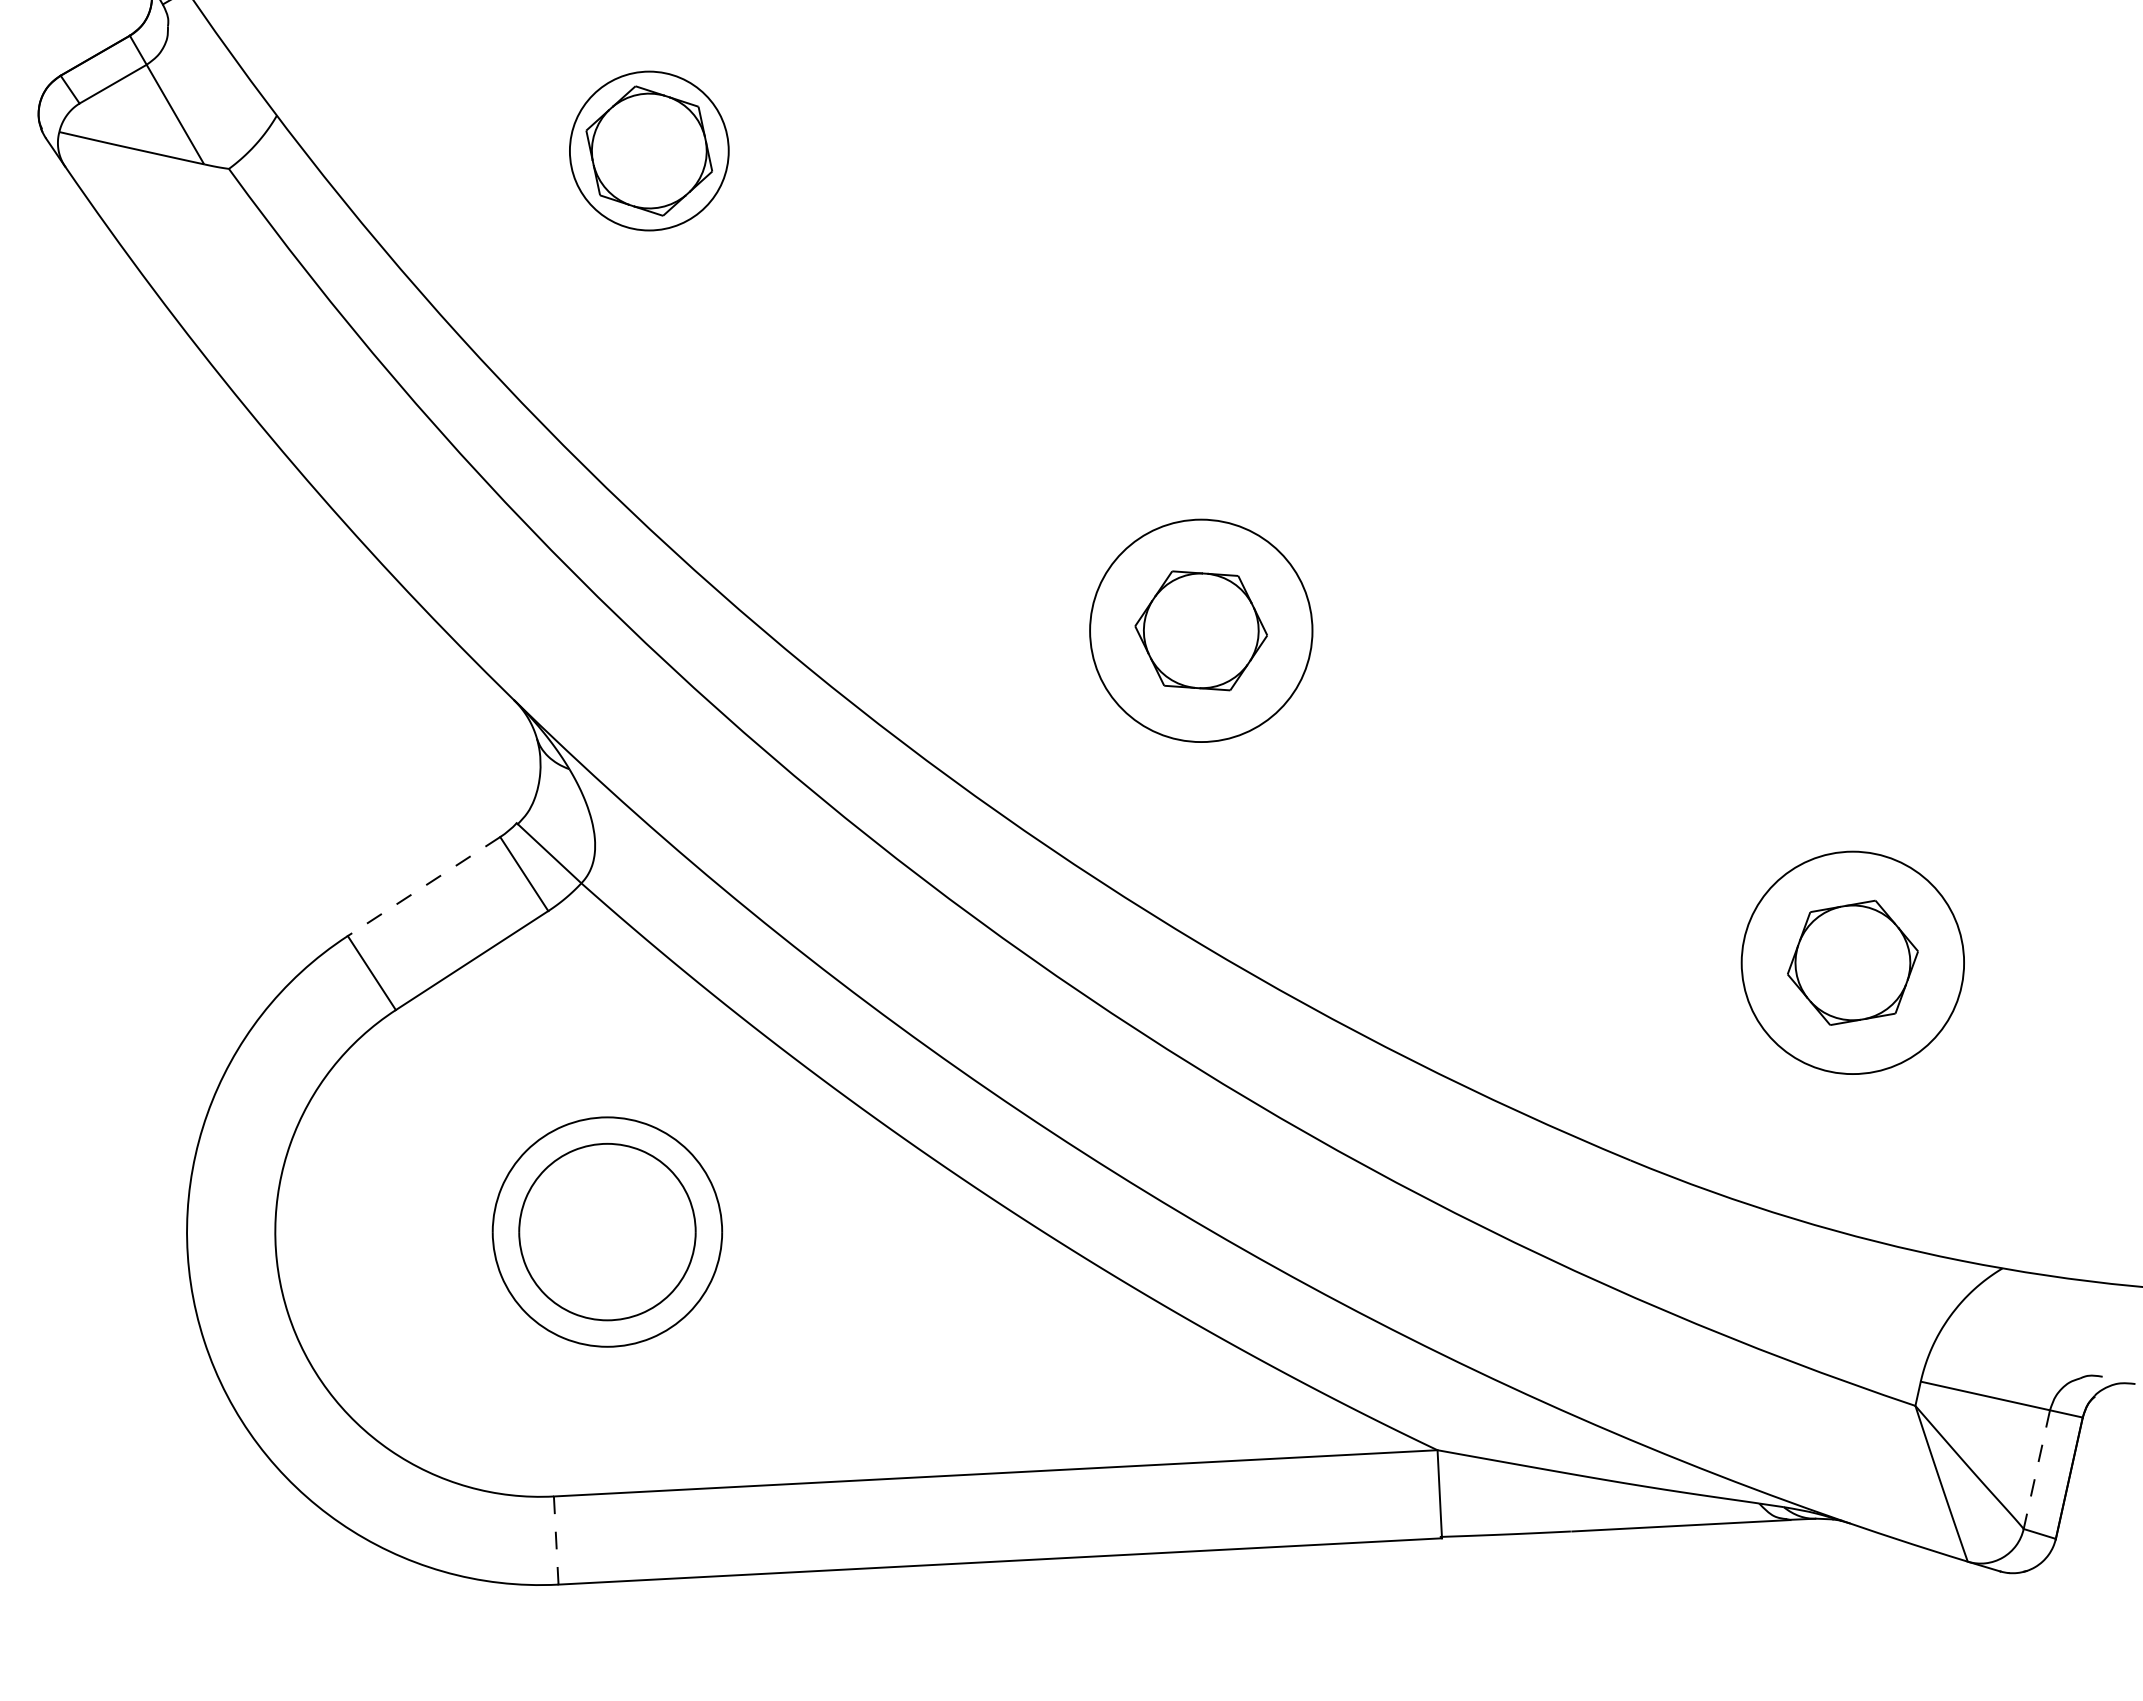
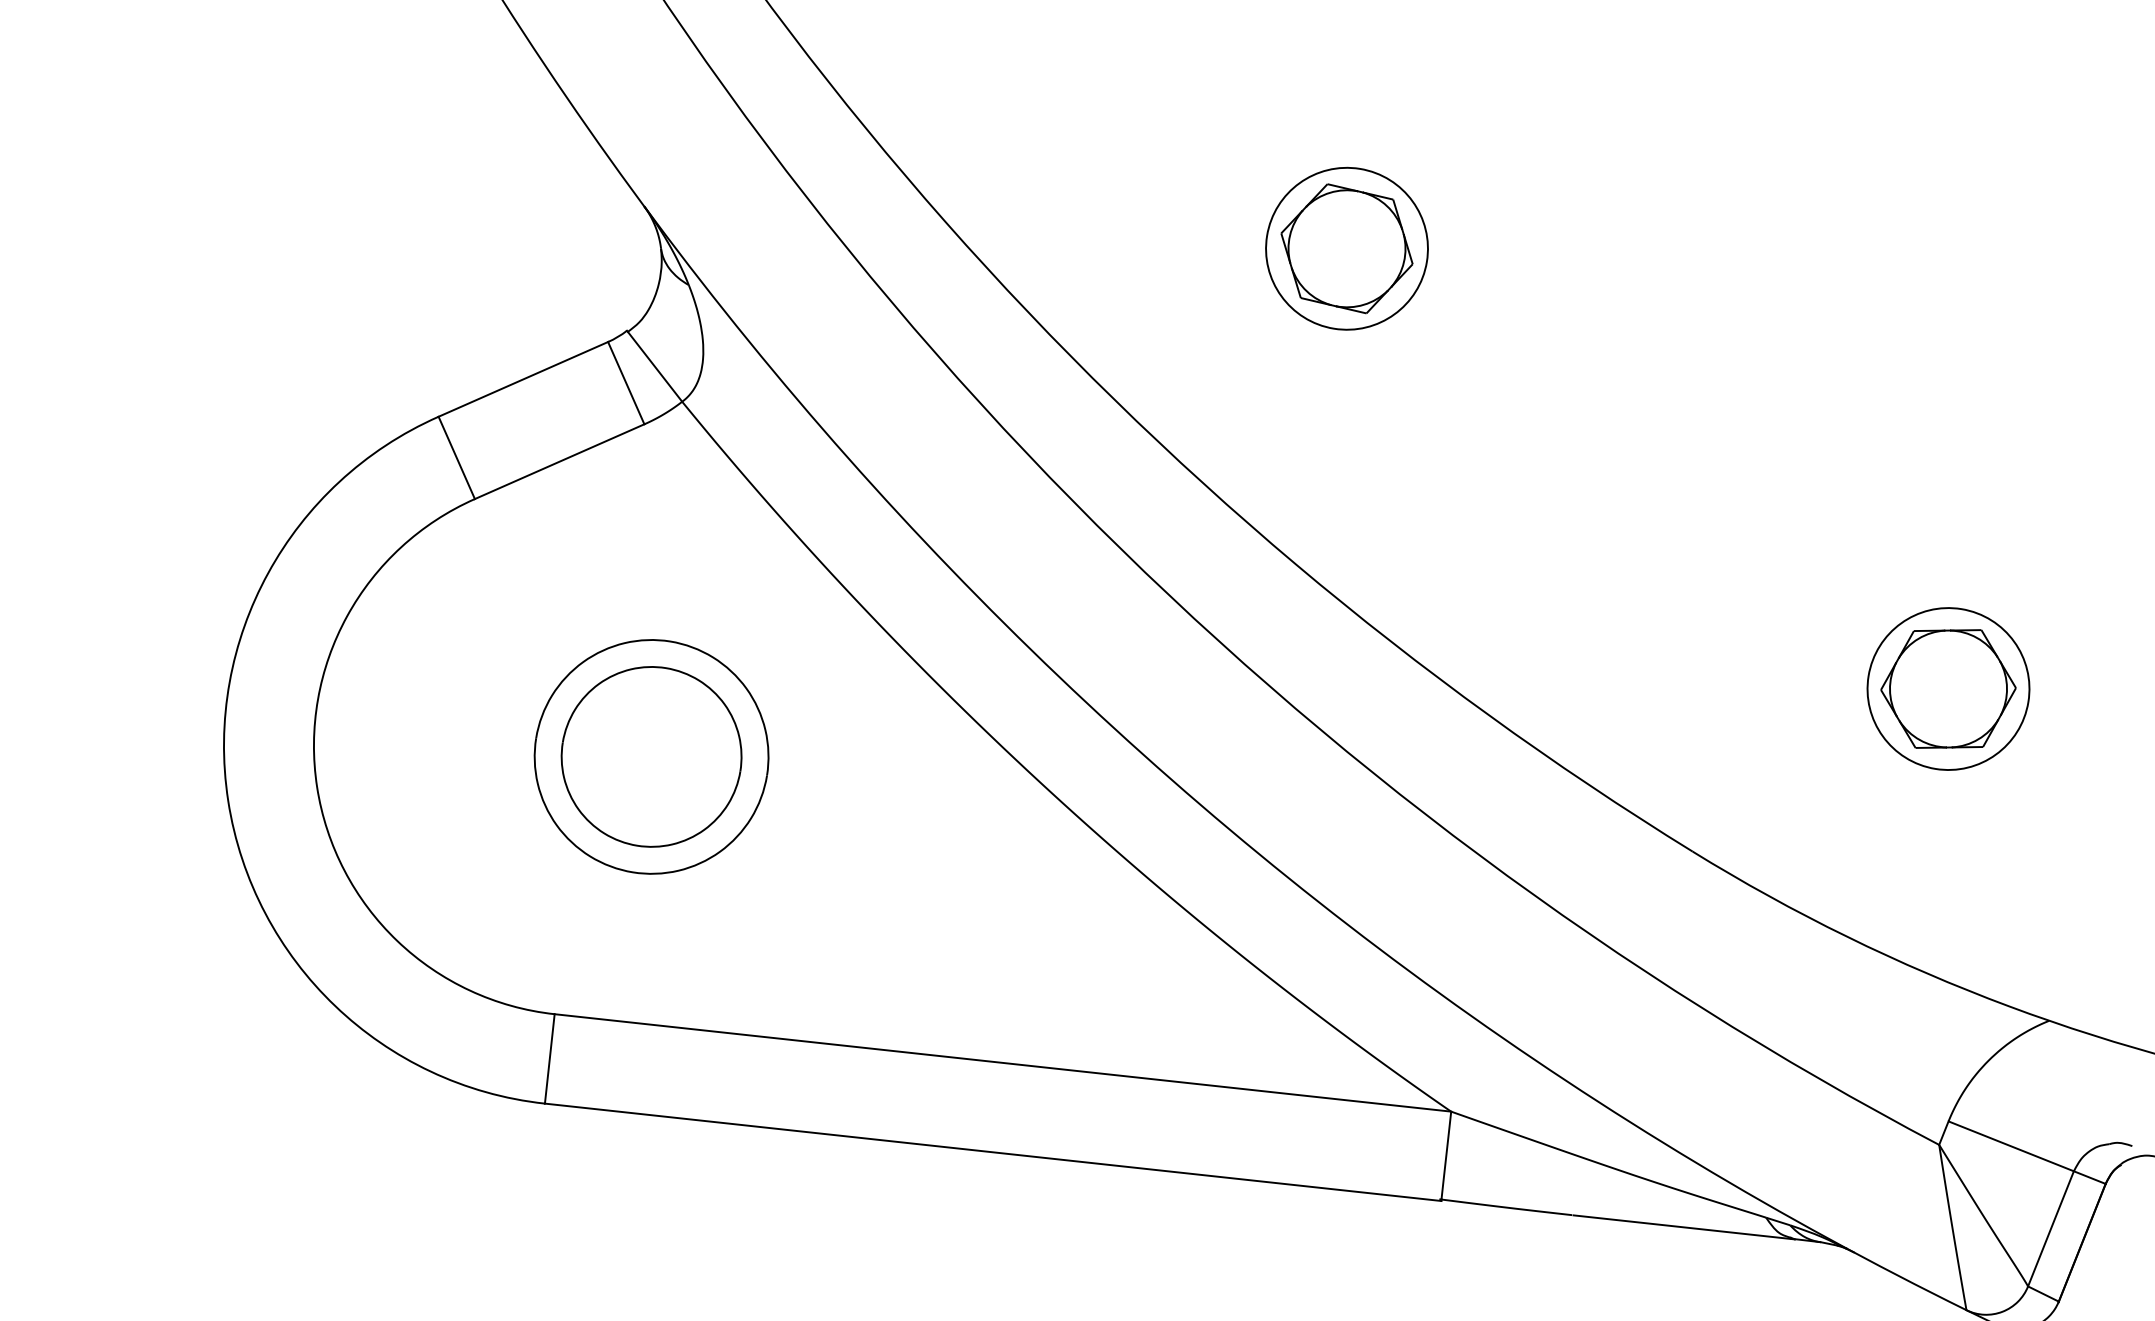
circle: (1200, 630) -> (1346, 248), size x0.71
line: (424, 886) -> (523, 379), dashed -> solid
circle: (1852, 962) -> (1948, 688), size x0.71
line: (2036, 1469) -> (2050, 1228), dashed -> solid
line: (556, 1541) -> (549, 1059), dashed -> solid

